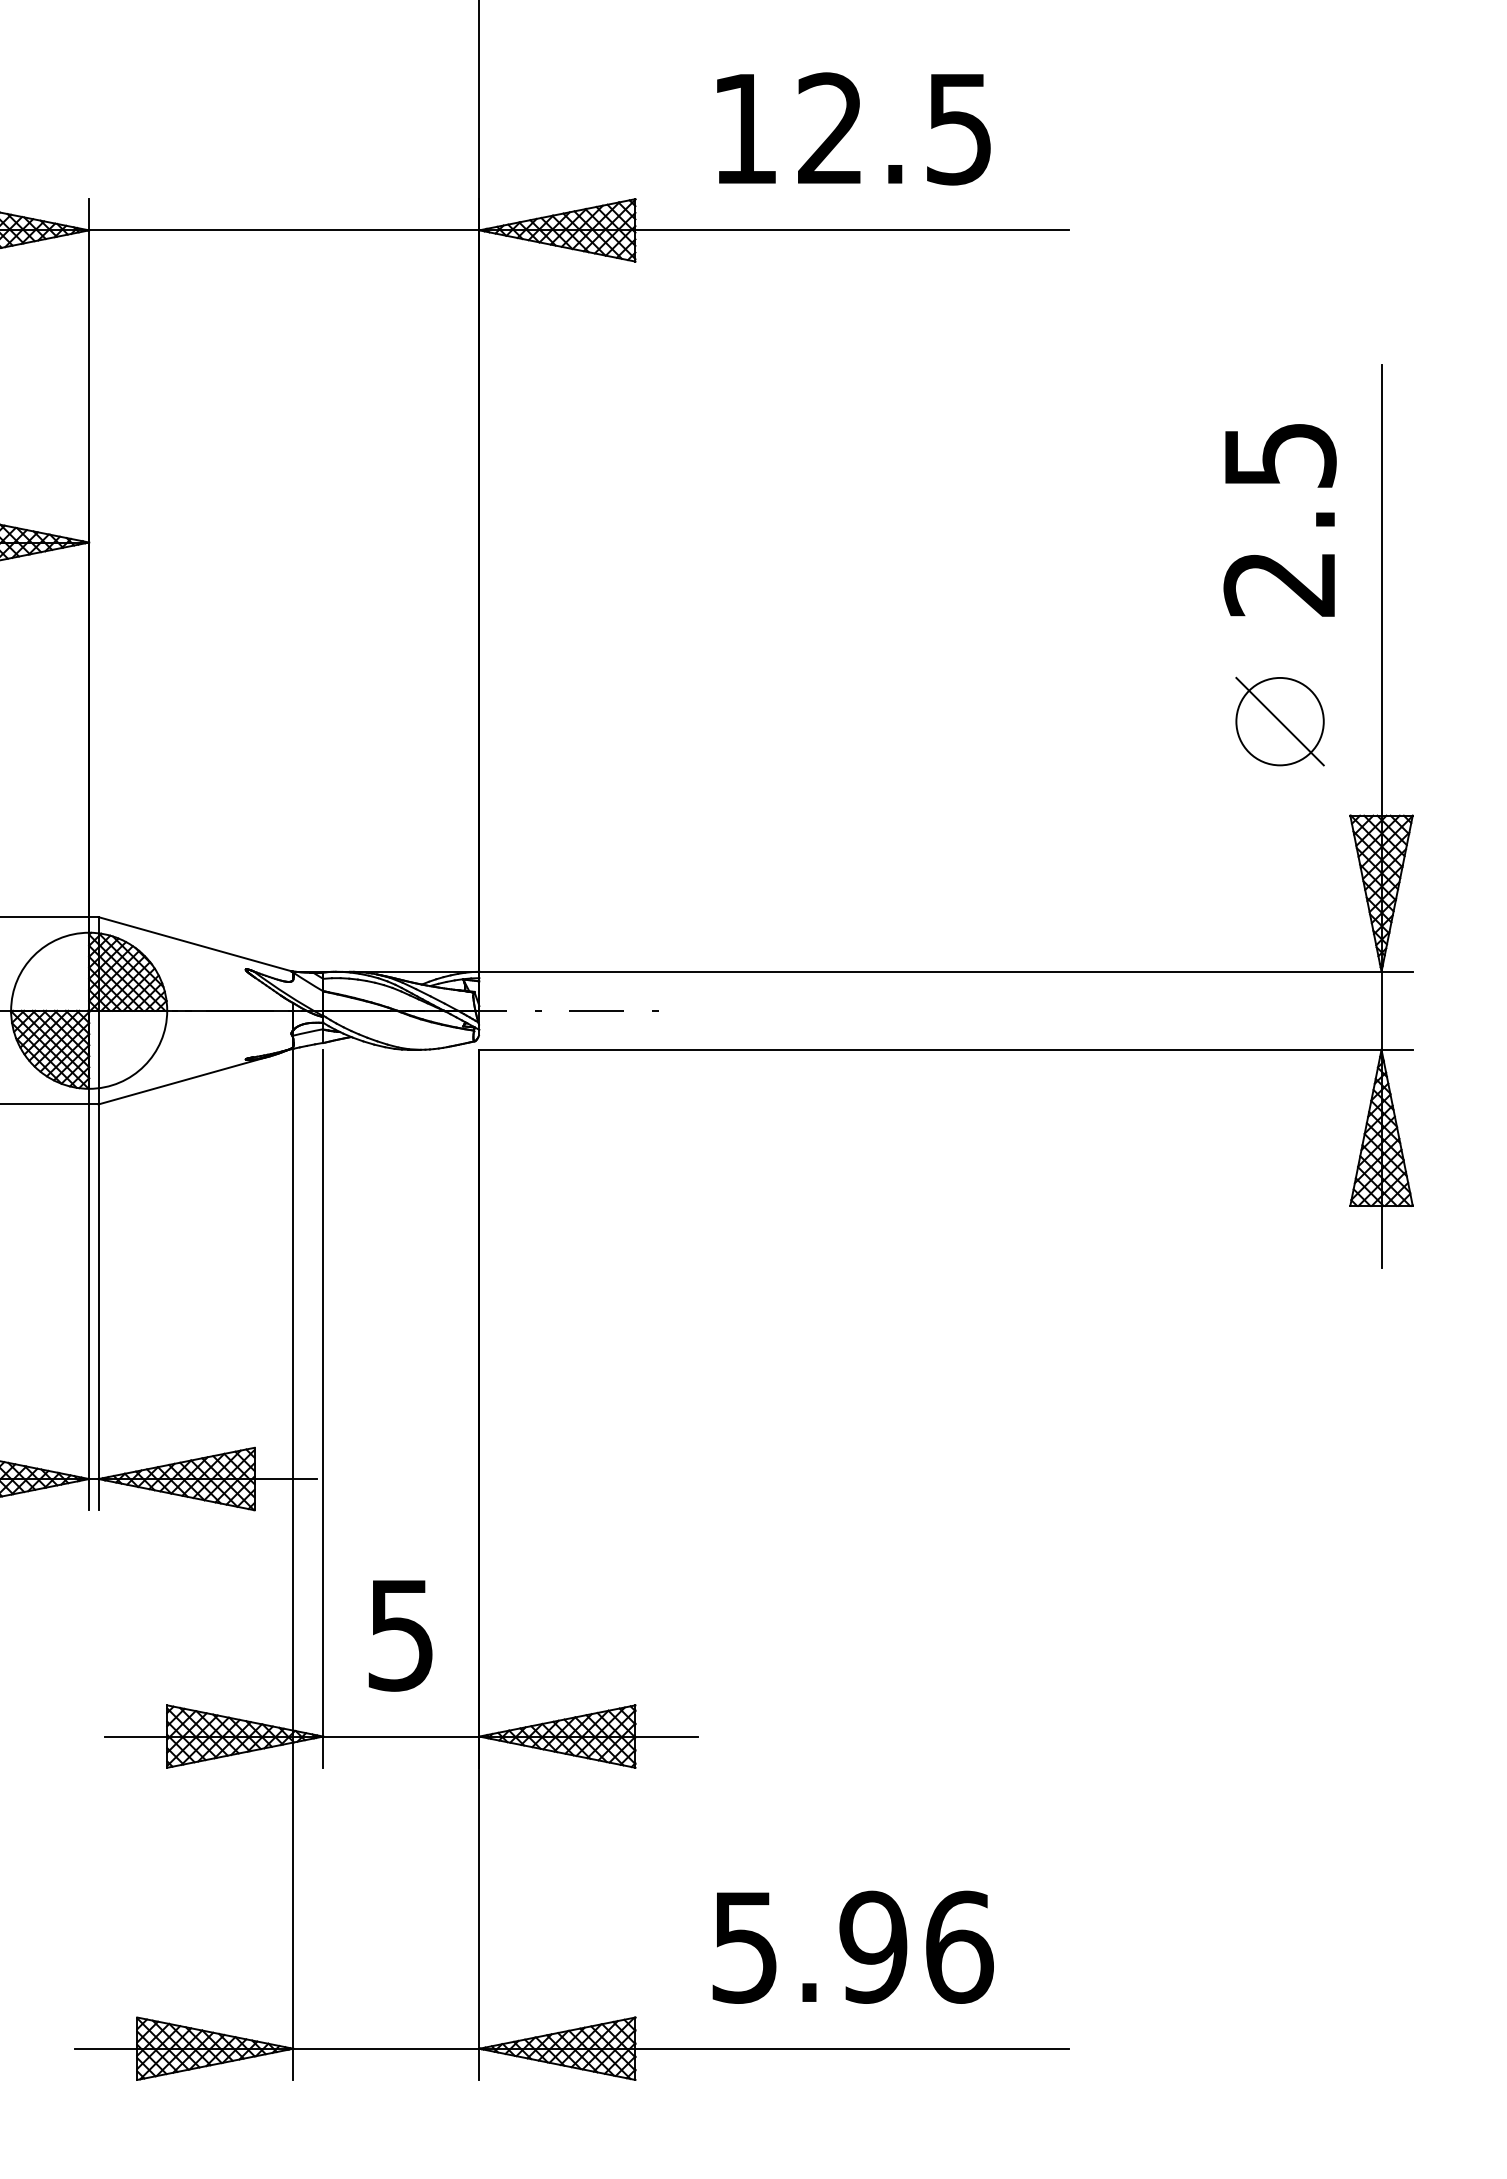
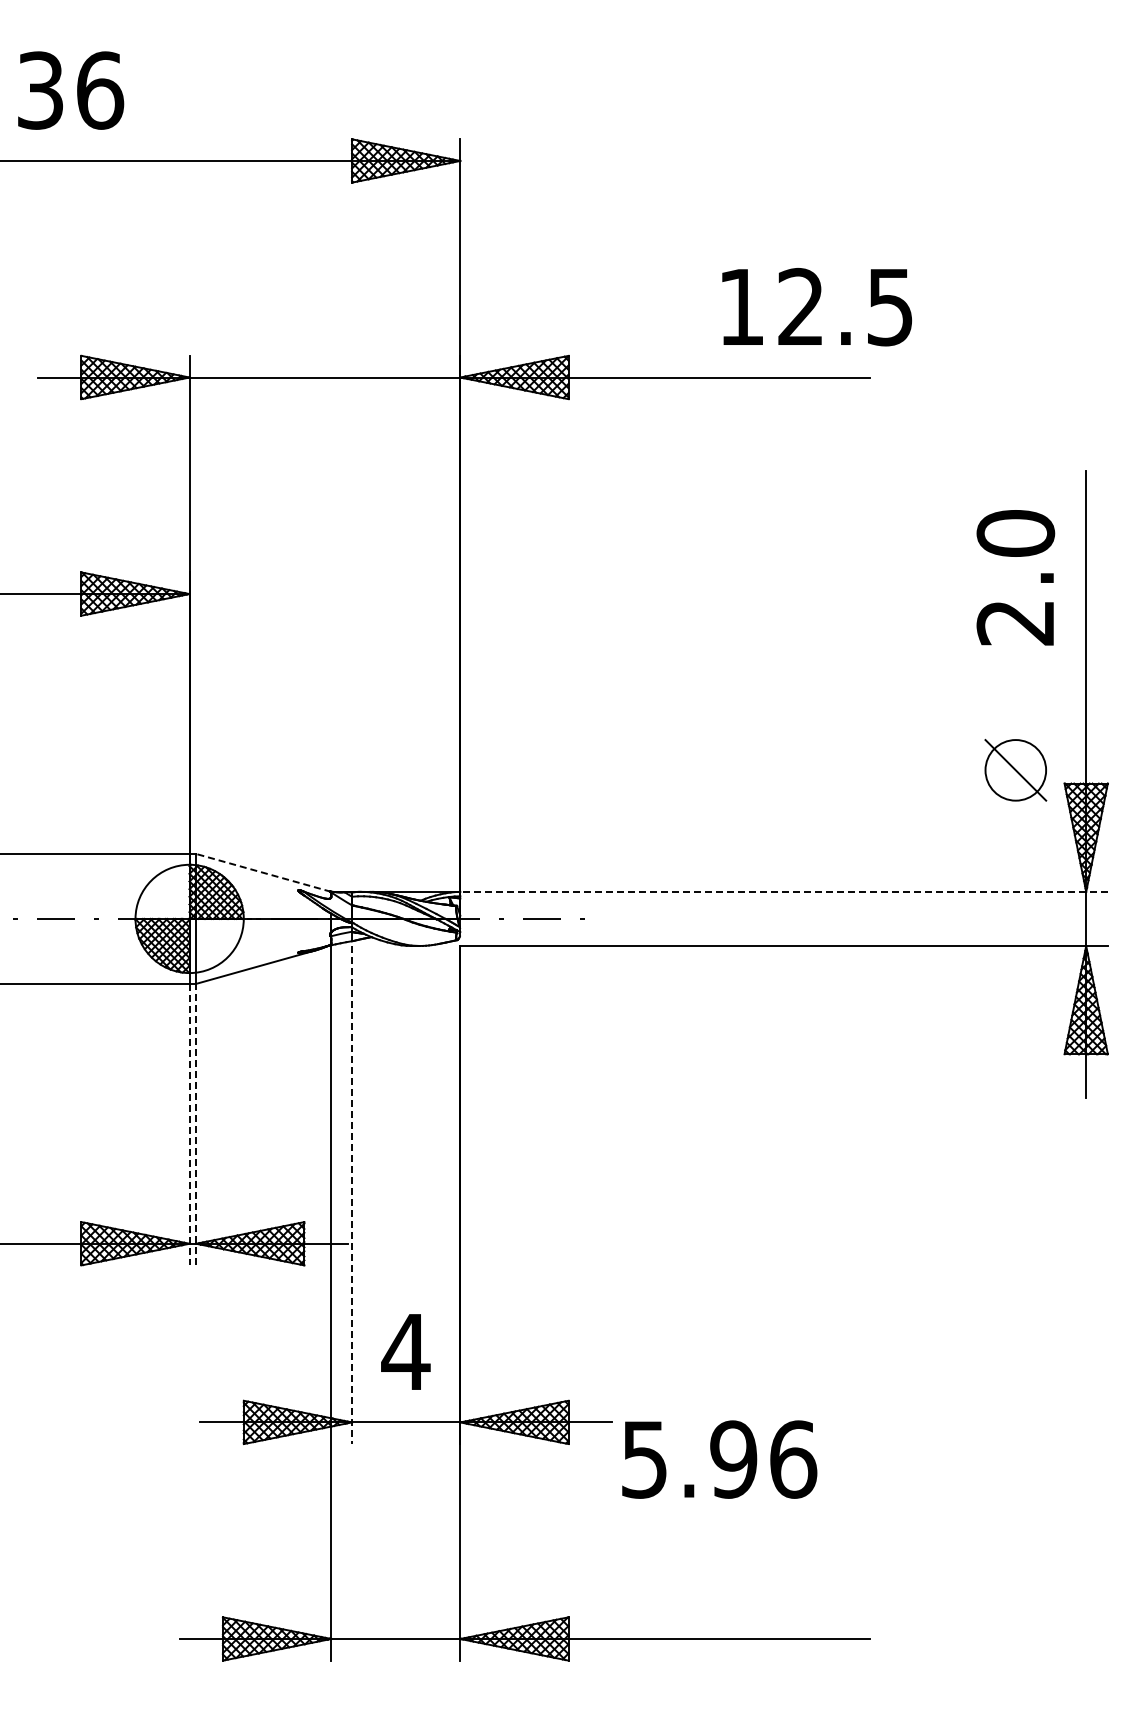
text: (852, 129) -> (816, 307), moved
text: (1279, 455) -> (1015, 533), 2.5 -> 2.0
part: (1279, 721) -> (1015, 770), moved
line: (195, 943) -> (263, 872), solid -> dashed
line: (946, 971) -> (784, 891), solid -> dashed
line: (88, 1307) -> (189, 1124), solid -> dashed
line: (99, 1307) -> (196, 1124), solid -> dashed
line: (323, 1409) -> (352, 1195), solid -> dashed
text: (400, 1635) -> (405, 1352), 5 -> 4
text: (852, 1947) -> (719, 1459), moved

